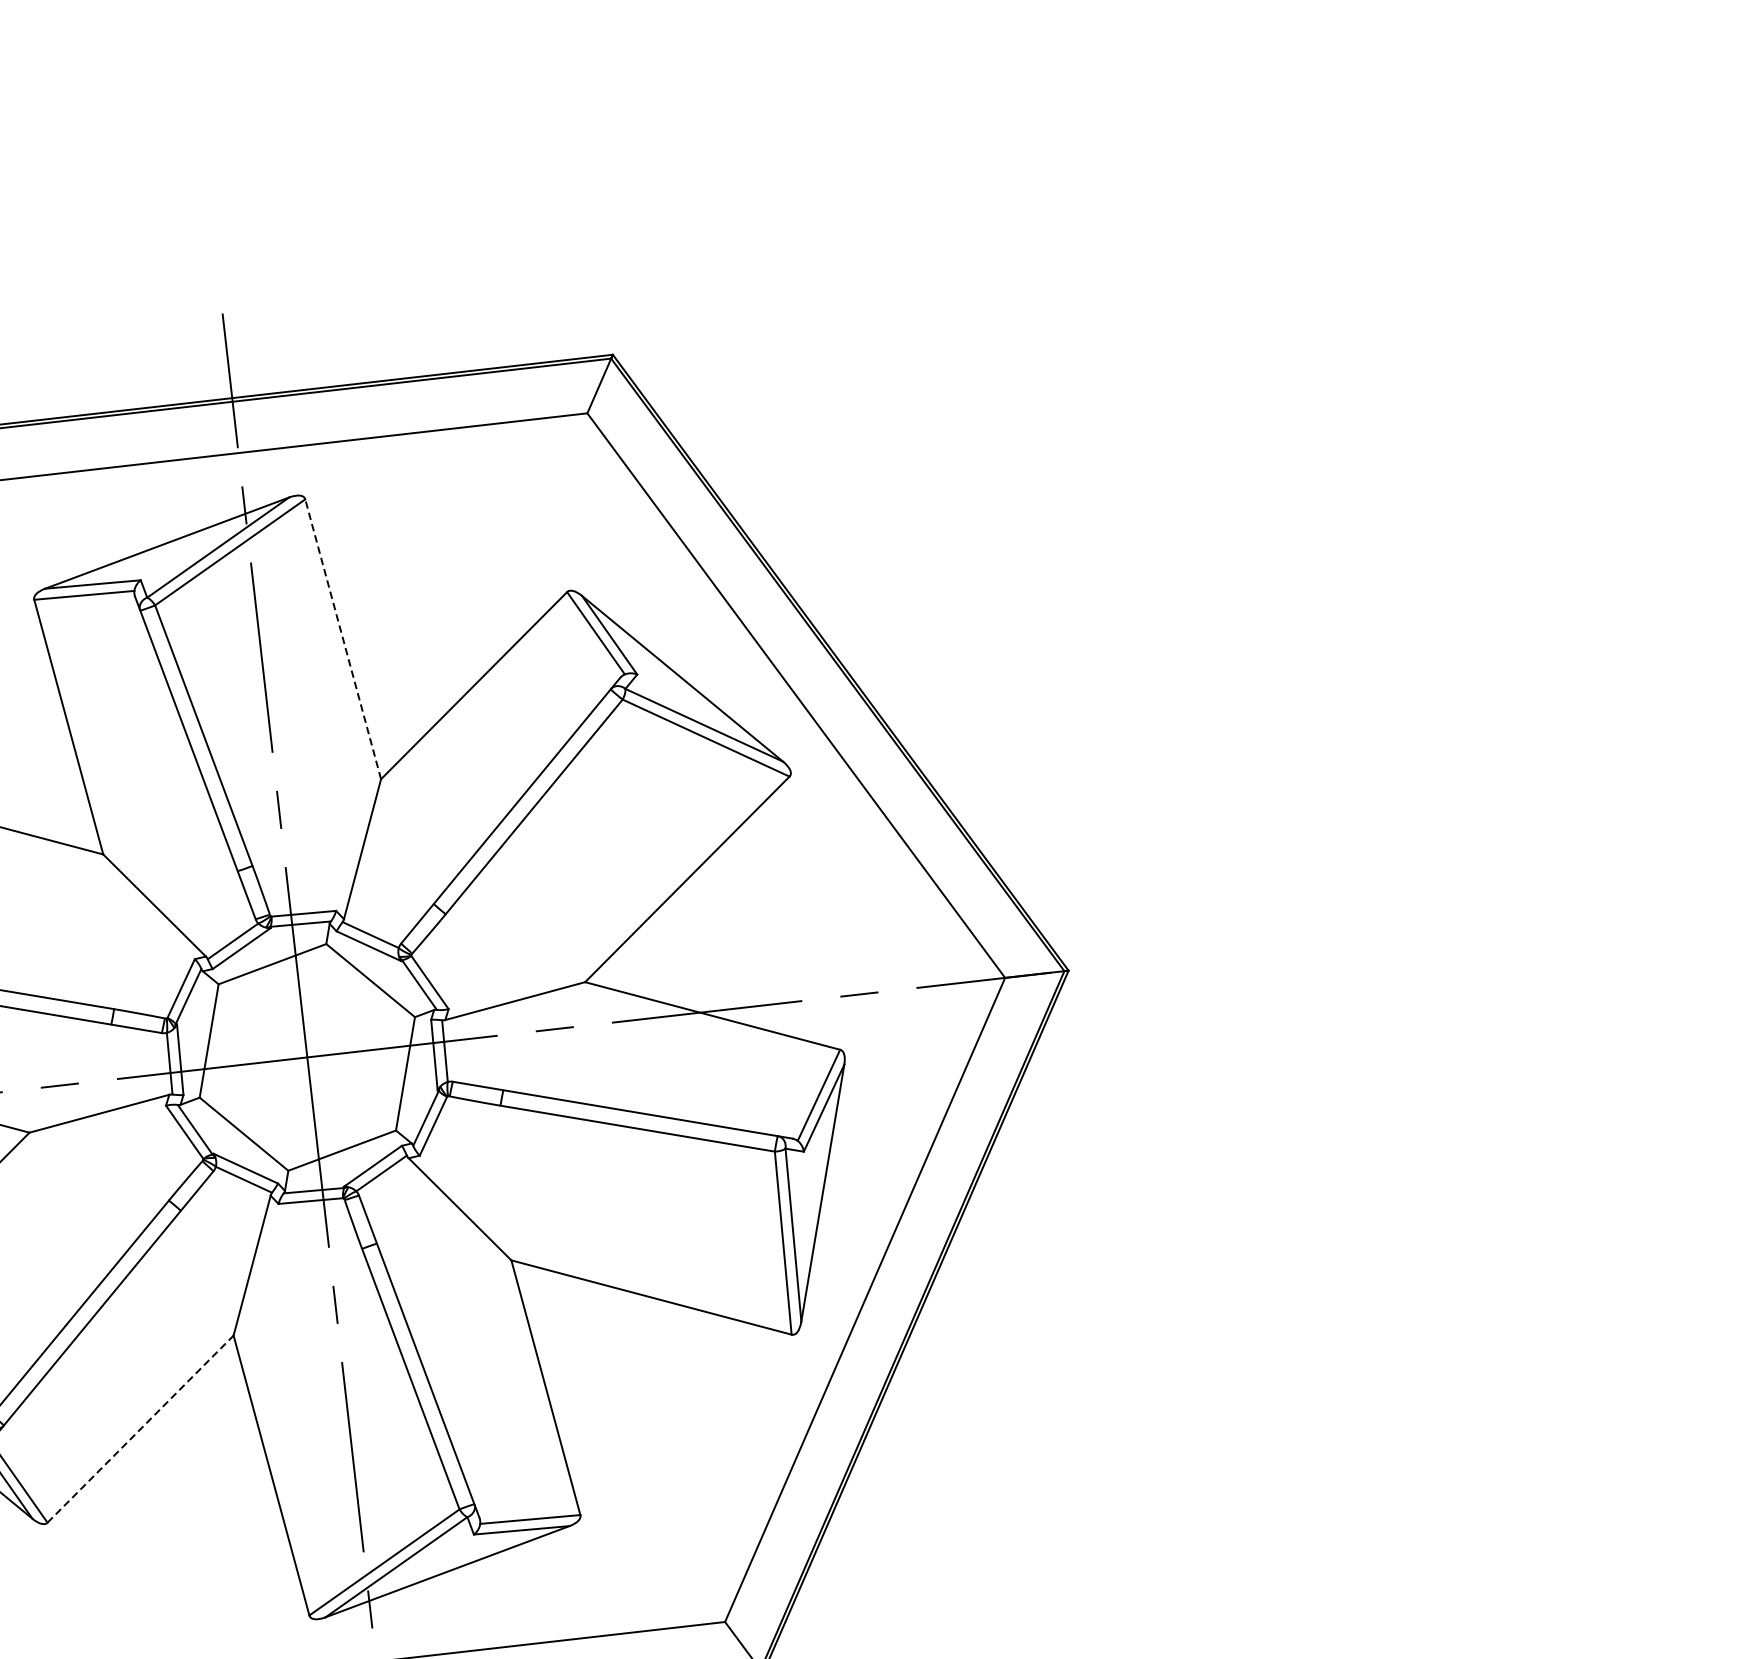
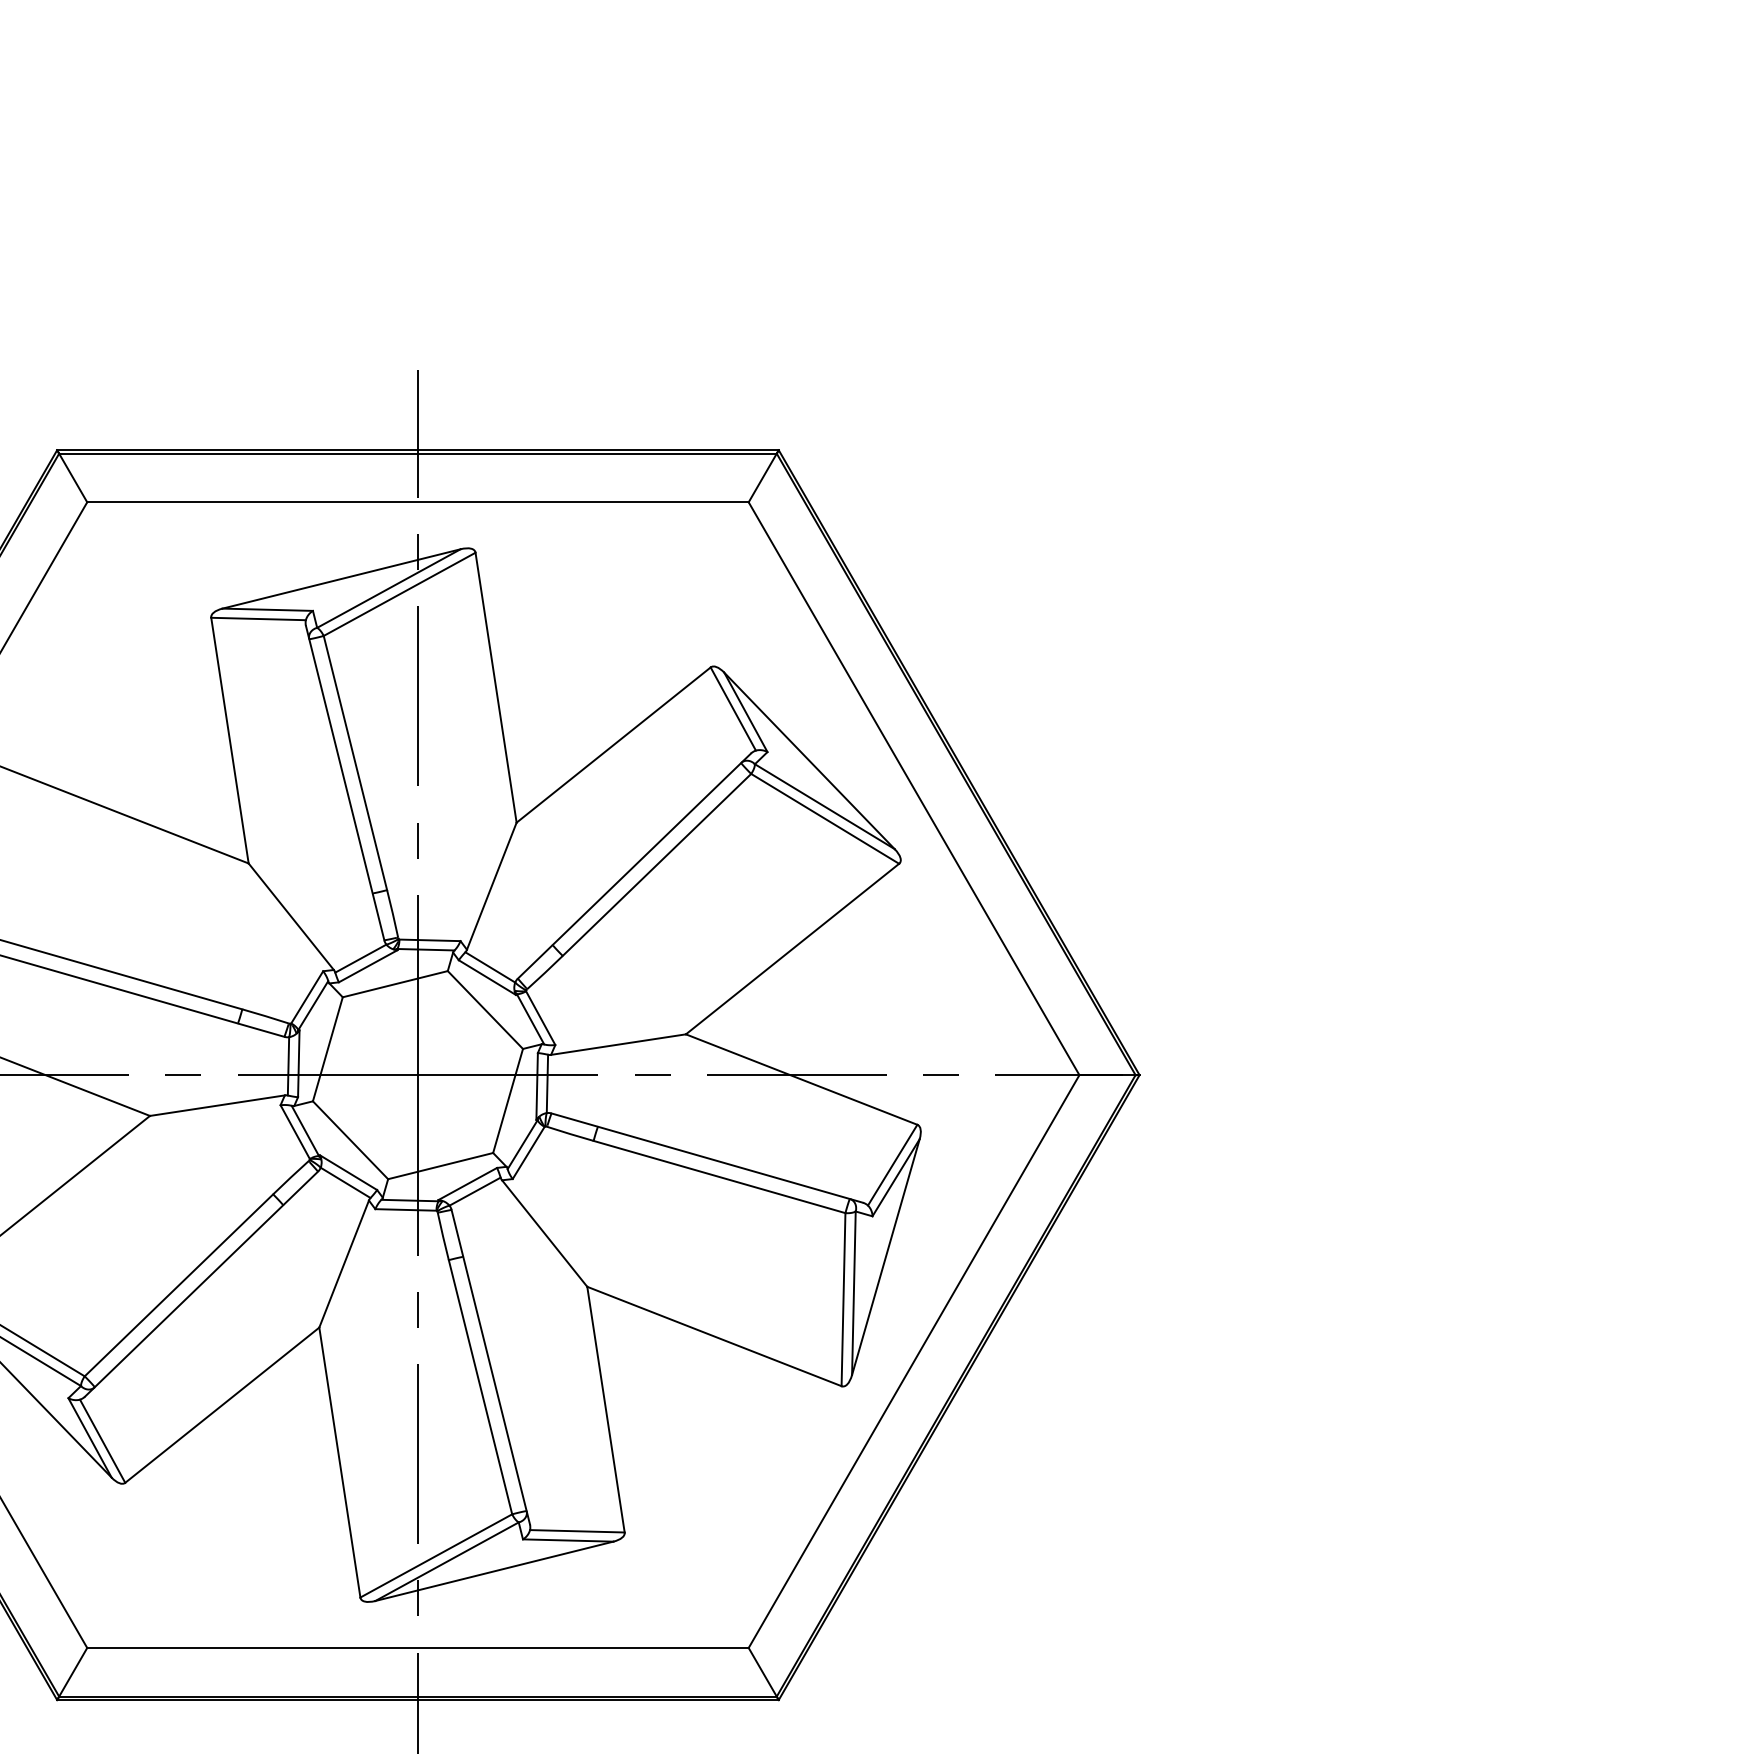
line: (343, 639) -> (496, 687), dashed -> solid
line: (140, 1428) -> (222, 1404), dashed -> solid

